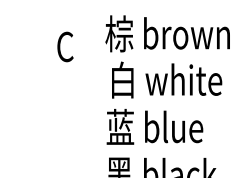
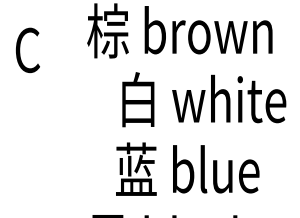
text: (167, 79) -> (204, 98), moved
text: (154, 126) -> (187, 168), moved

